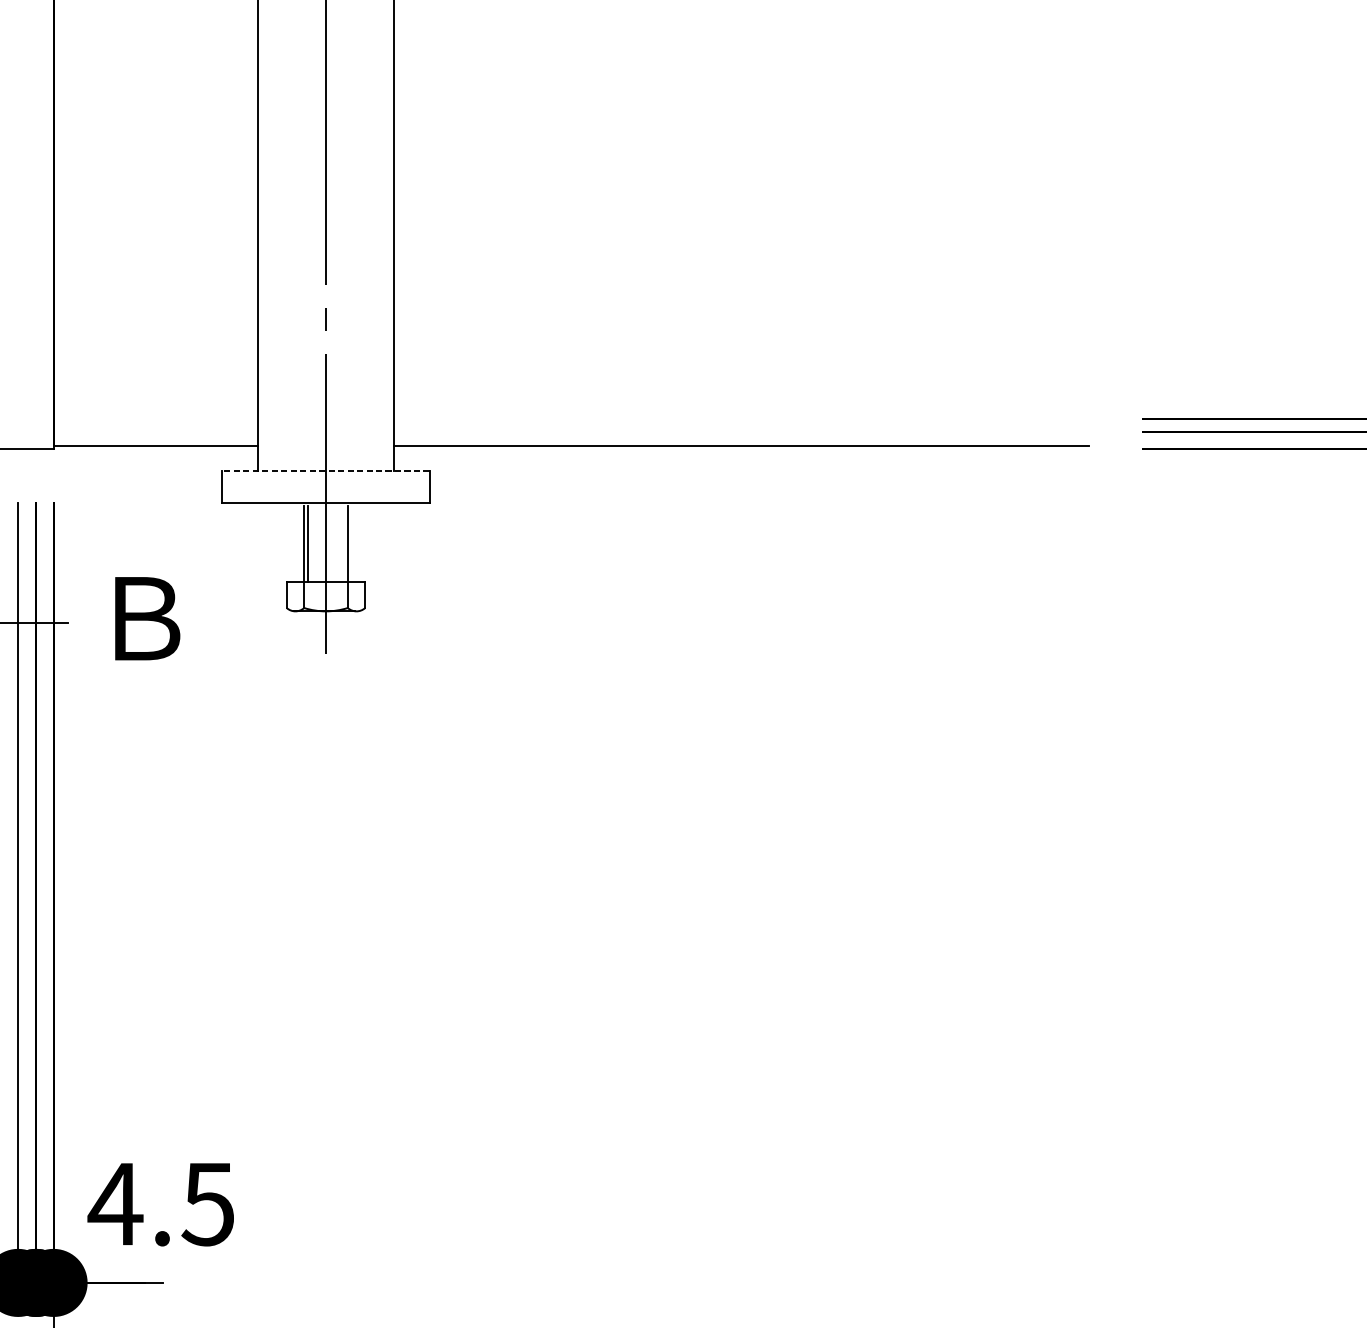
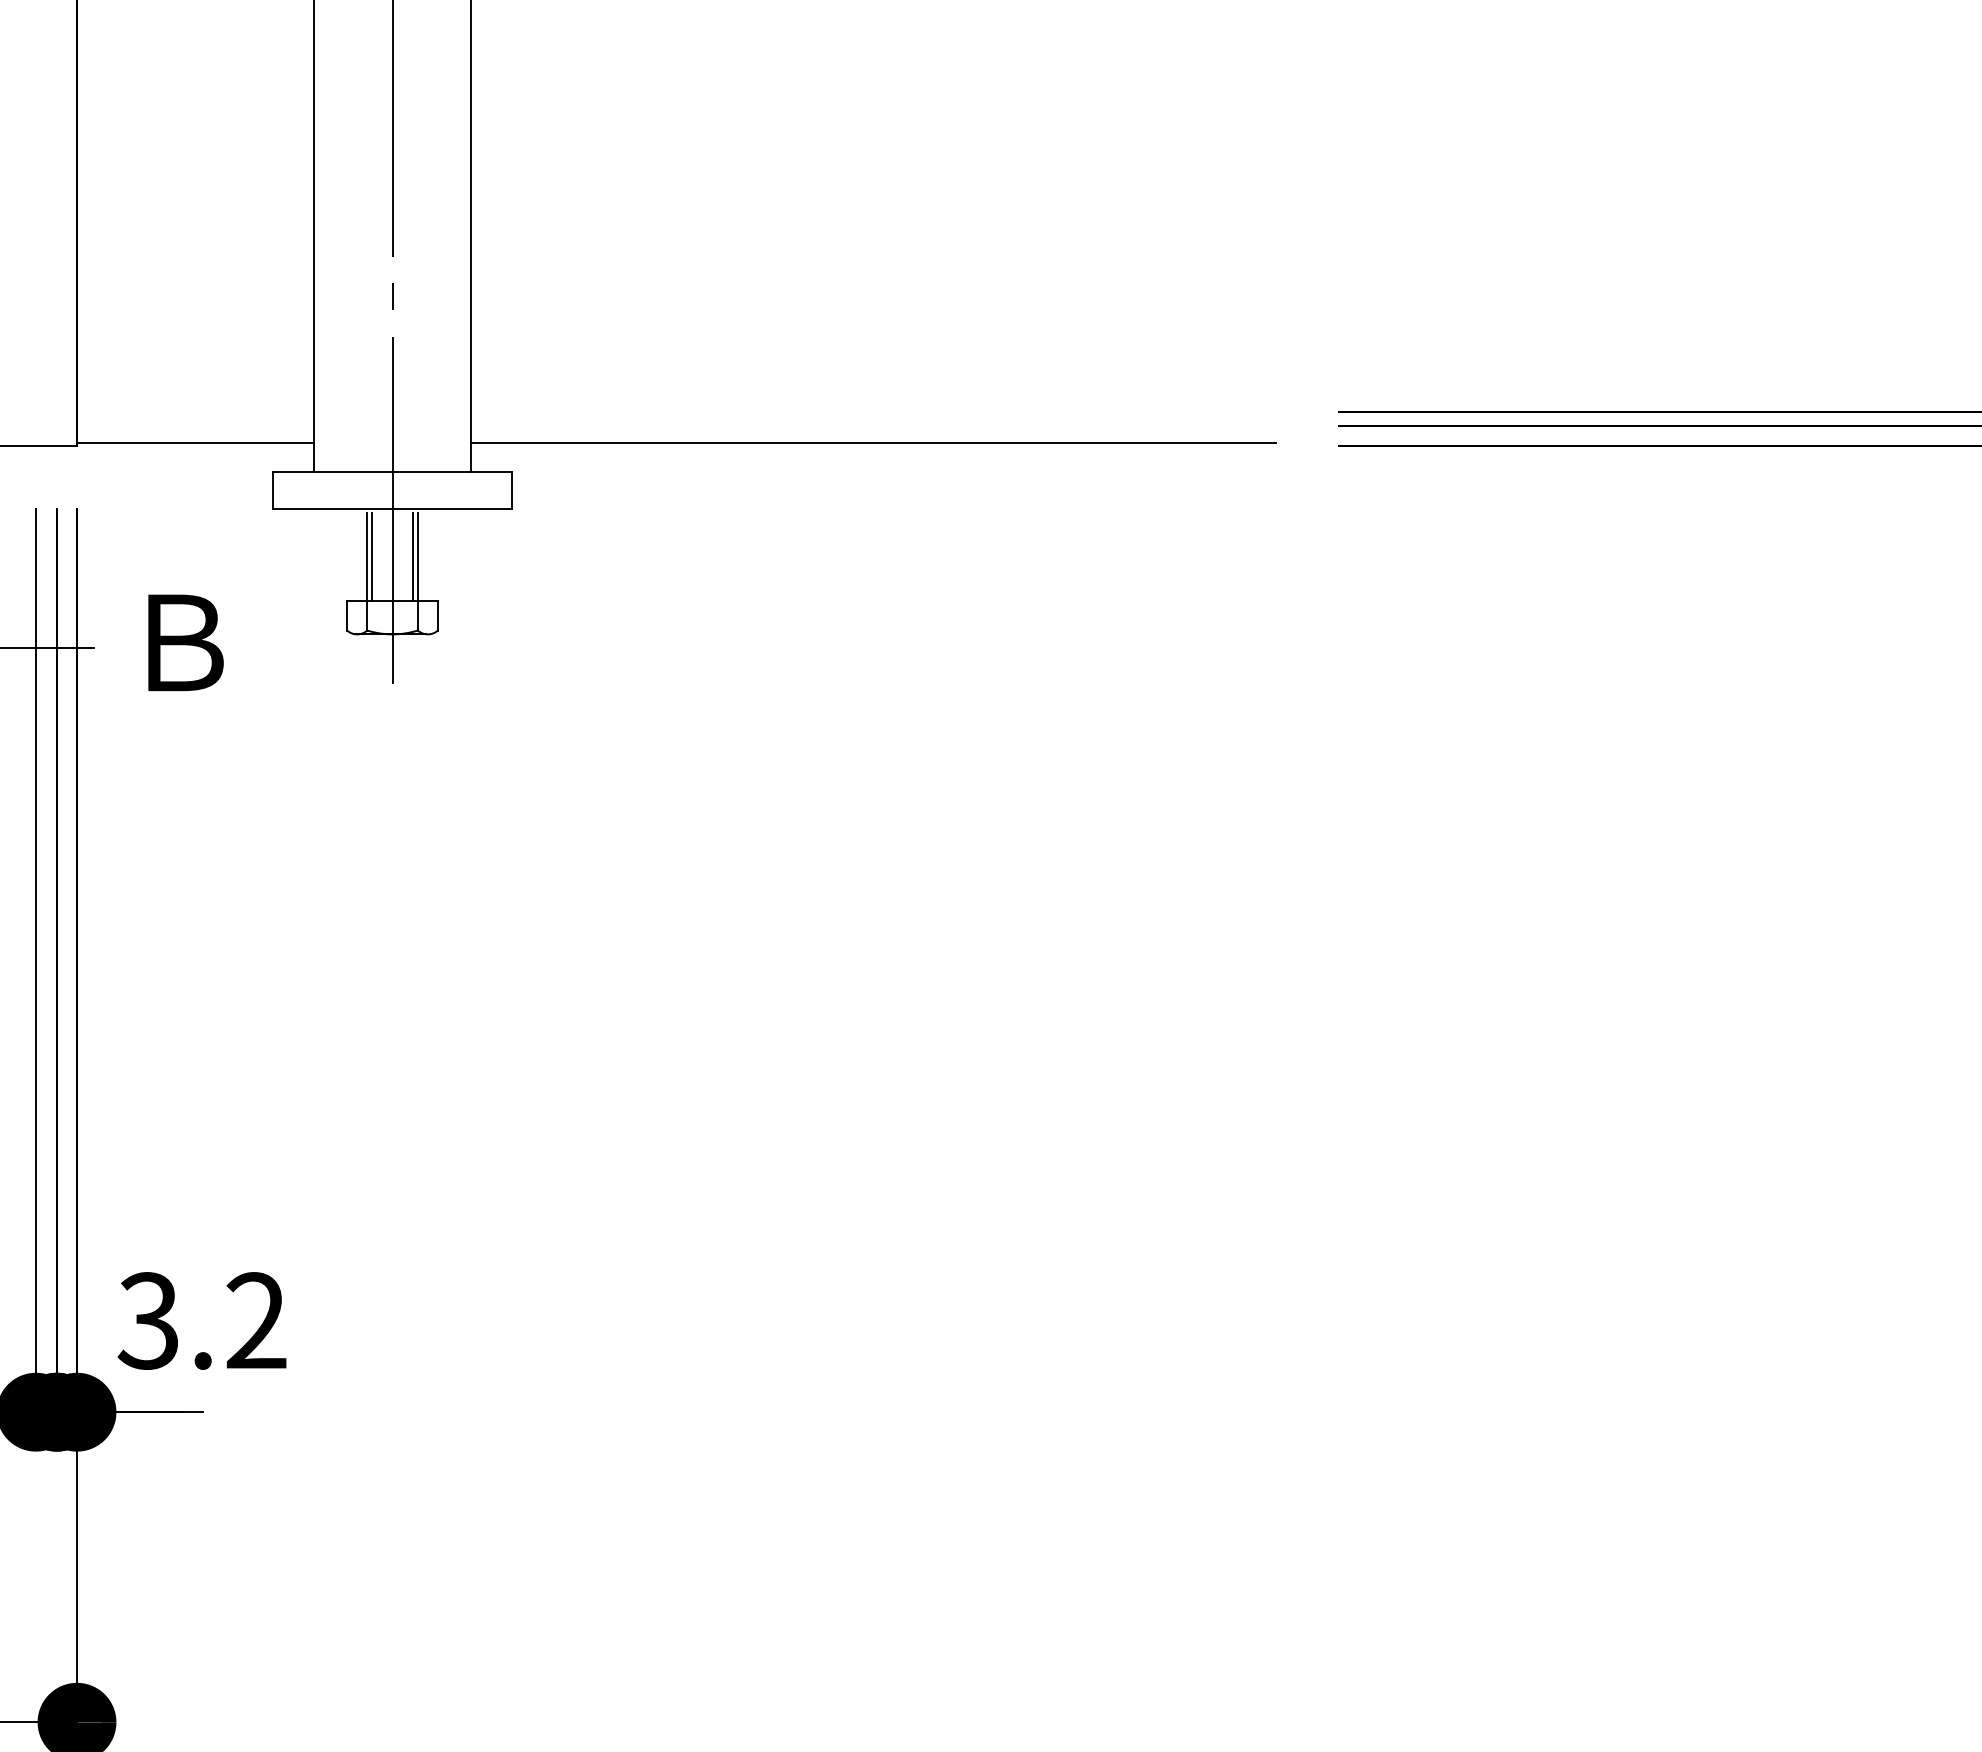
line: (325, 470) -> (392, 471), dashed -> solid
line: (344, 544) -> (413, 556), added
text: (161, 1203) -> (201, 1320), 4.5 -> 3.2

